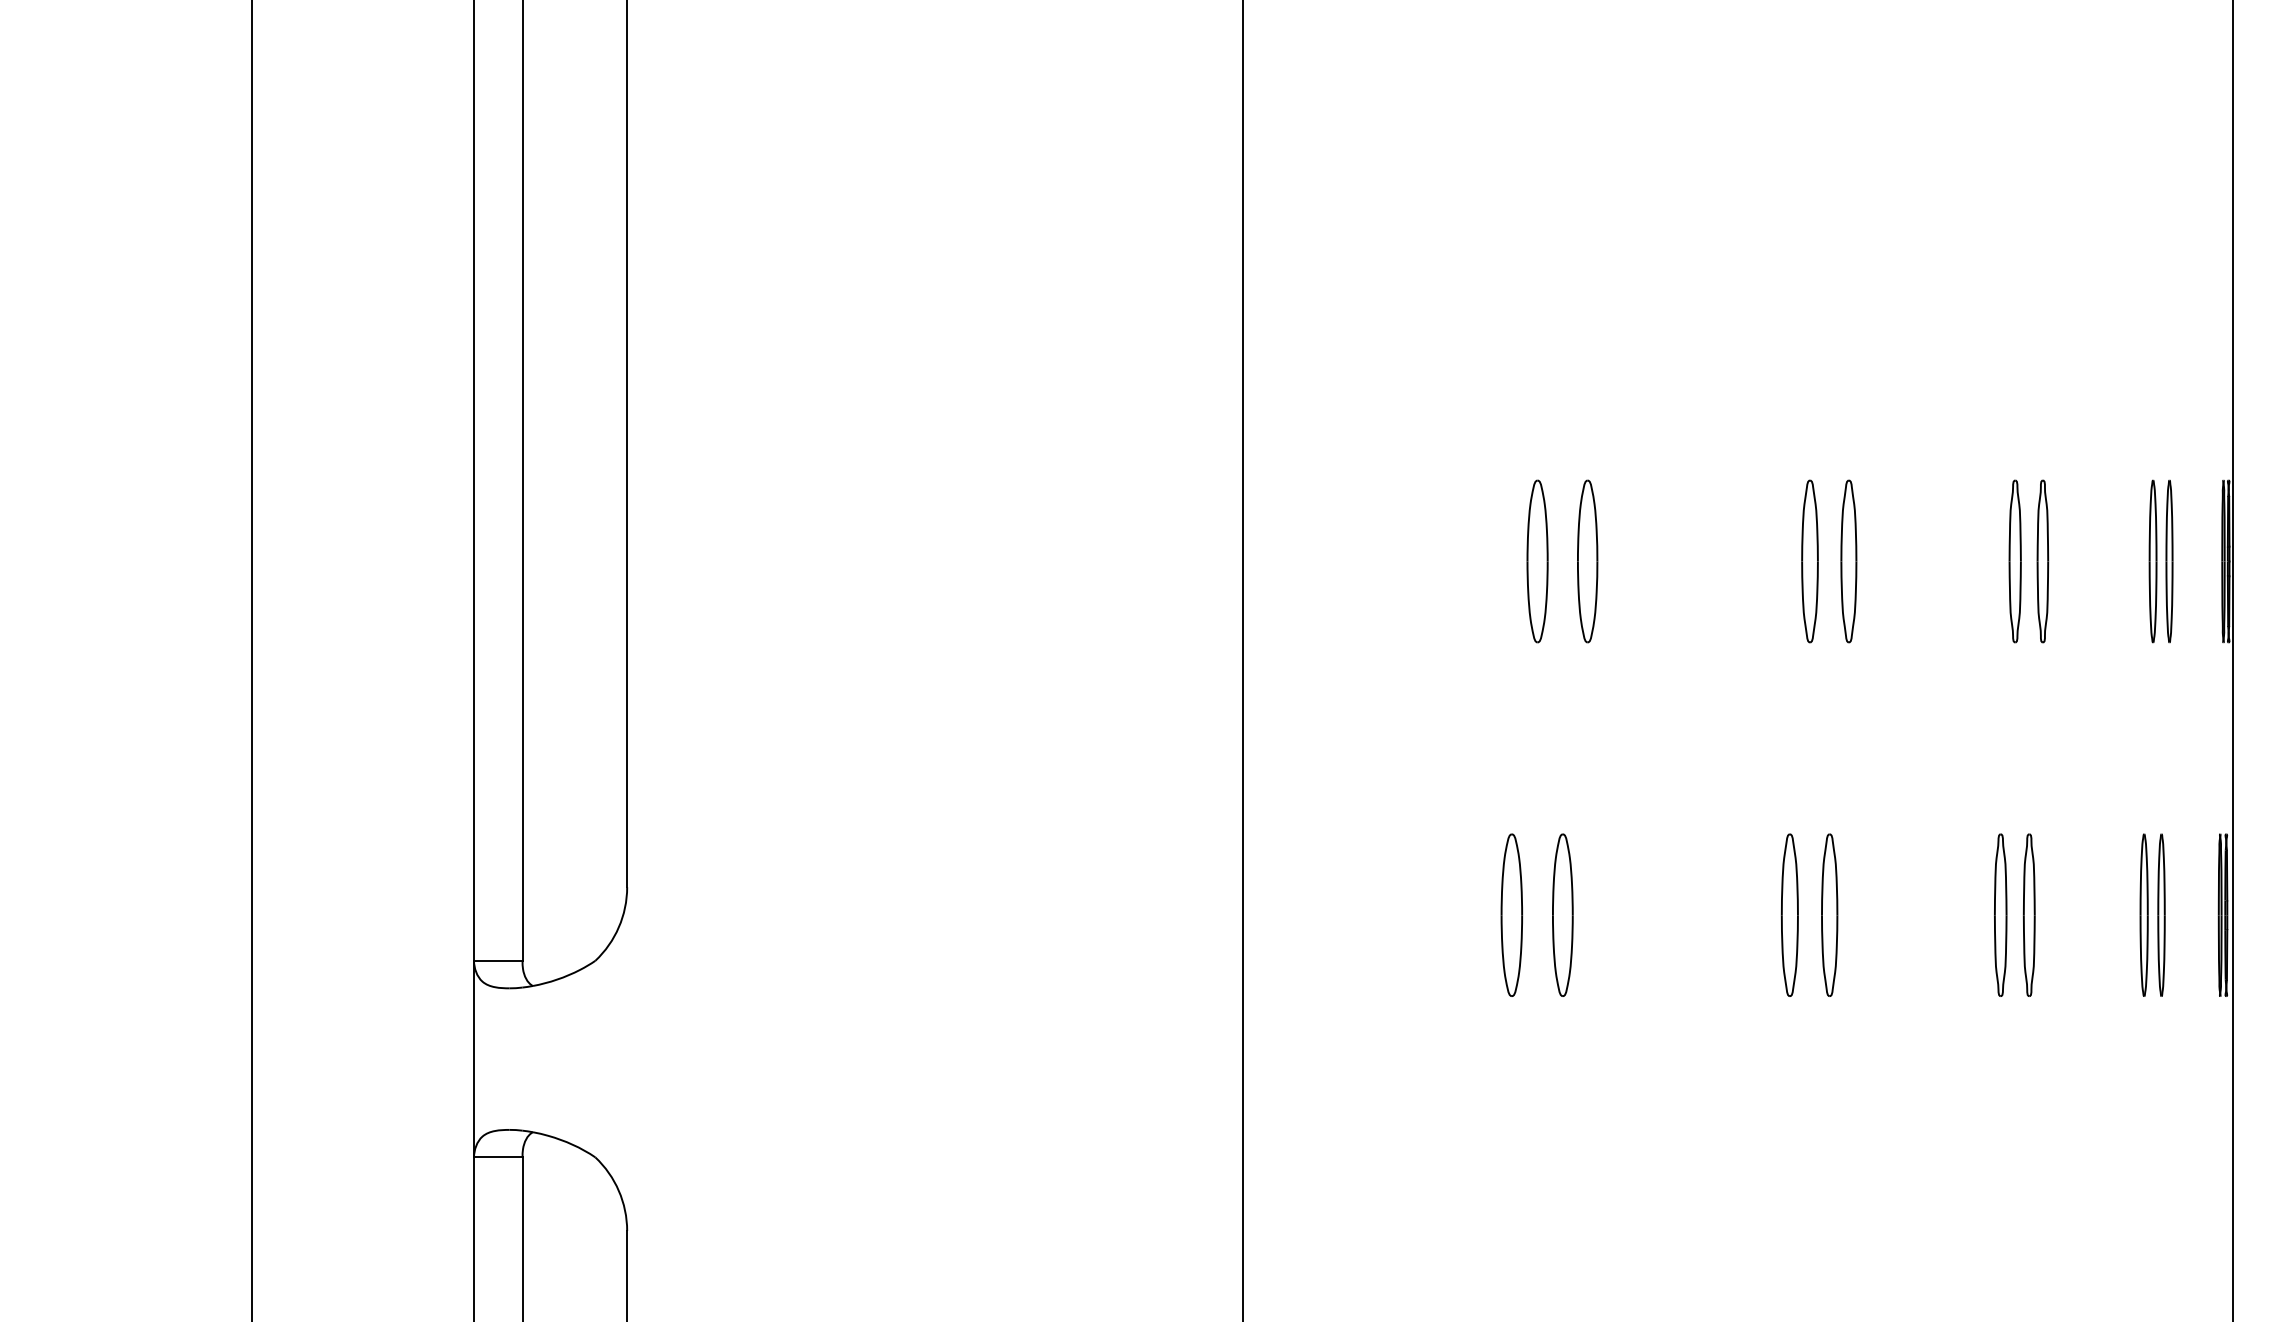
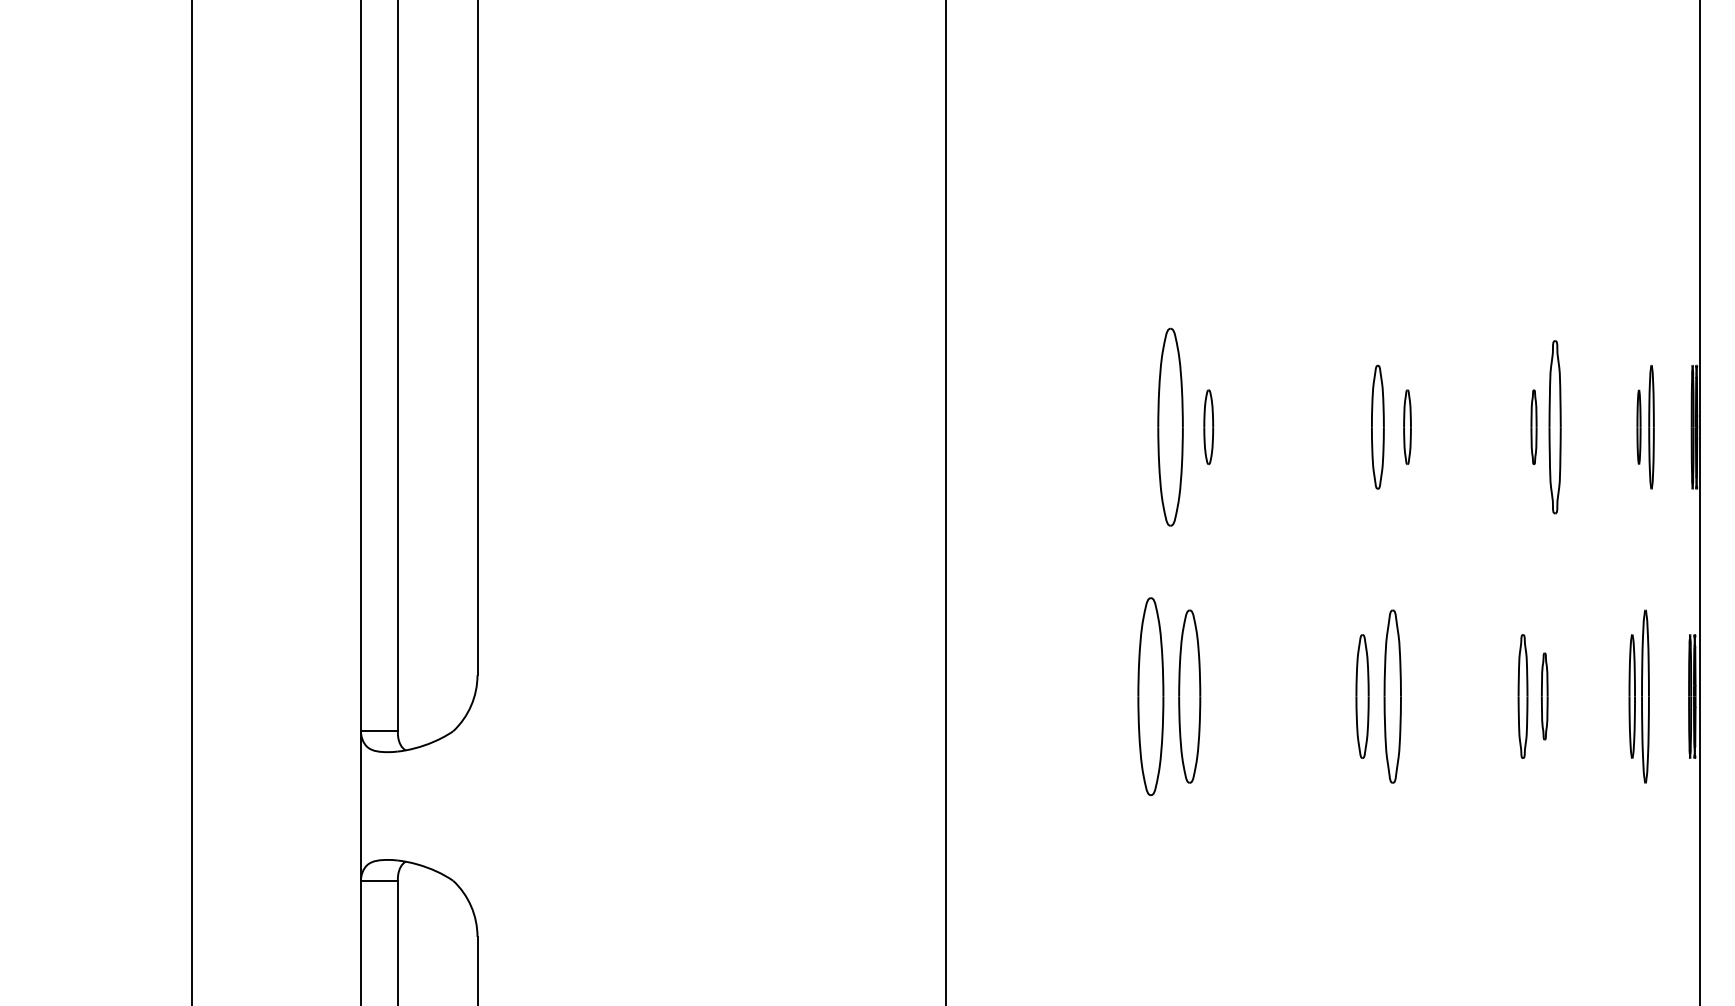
part: (1537, 561) -> (1170, 427), size x1.6
part: (1587, 561) -> (1208, 427), size x0.6
part: (1848, 561) -> (1407, 427), size x0.6
part: (2014, 561) -> (1533, 427), size x0.6
part: (2042, 561) -> (1554, 427), size x1.4
part: (2152, 561) -> (1638, 427), size x0.6
part: (1511, 914) -> (1150, 695), size x1.6
part: (1562, 914) -> (1189, 695), size x1.4
part: (1829, 914) -> (1392, 695), size x1.4
part: (2028, 914) -> (1544, 695), size x0.7
part: (2161, 914) -> (1645, 695), size x1.4

